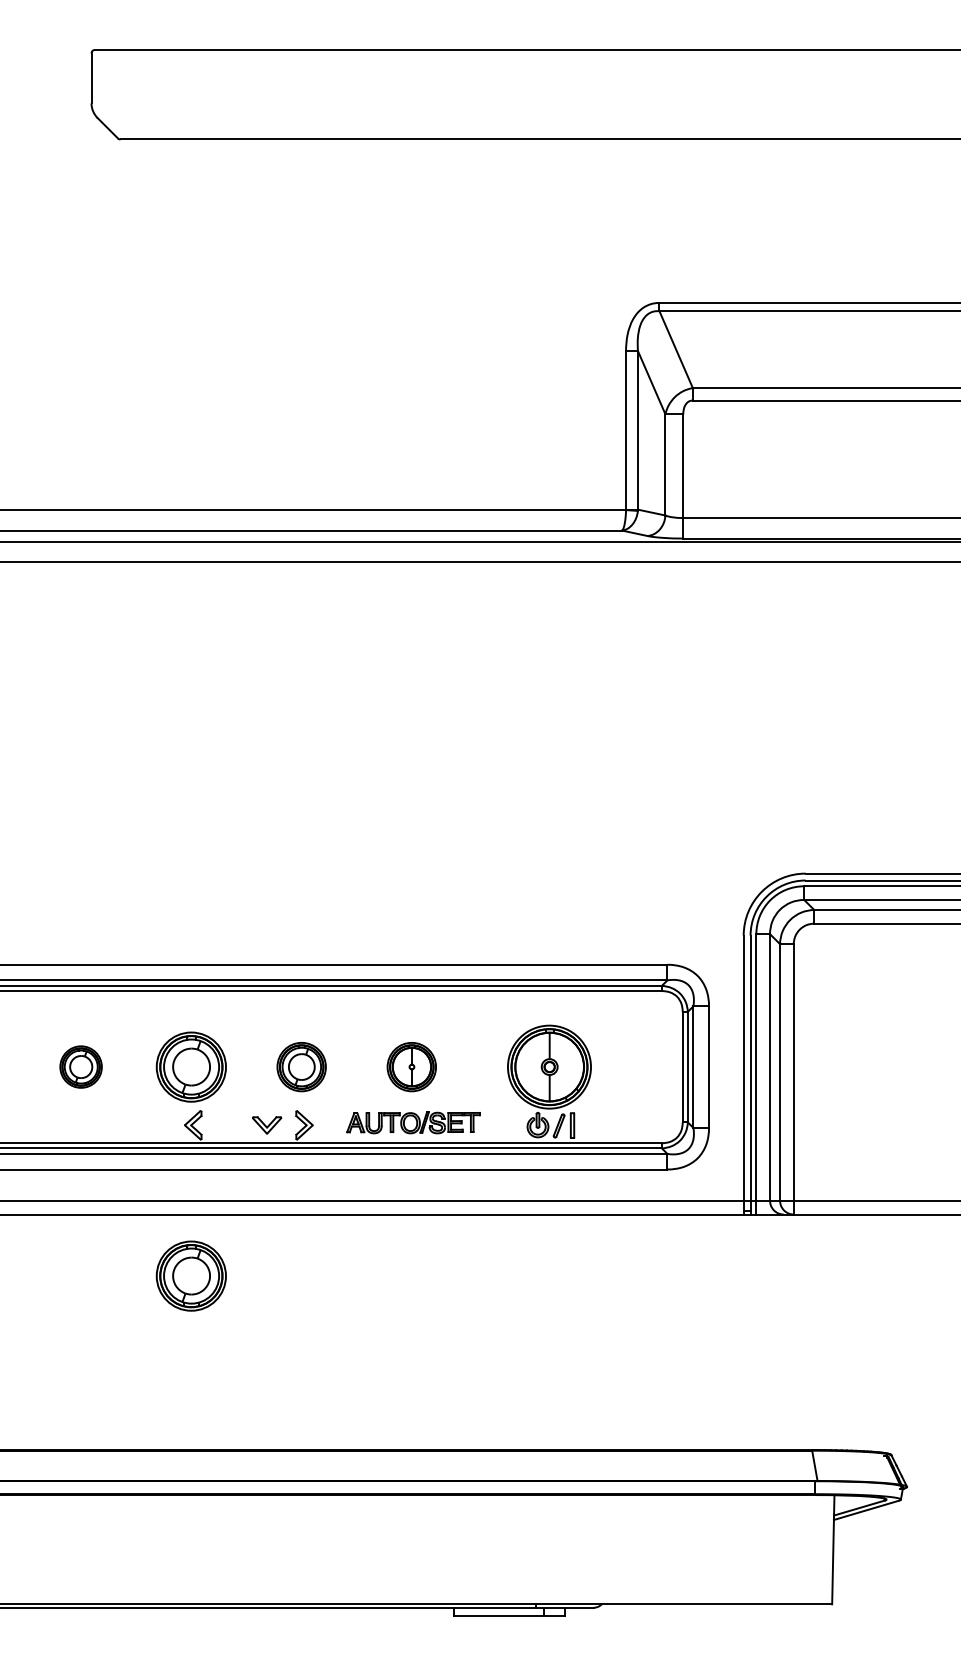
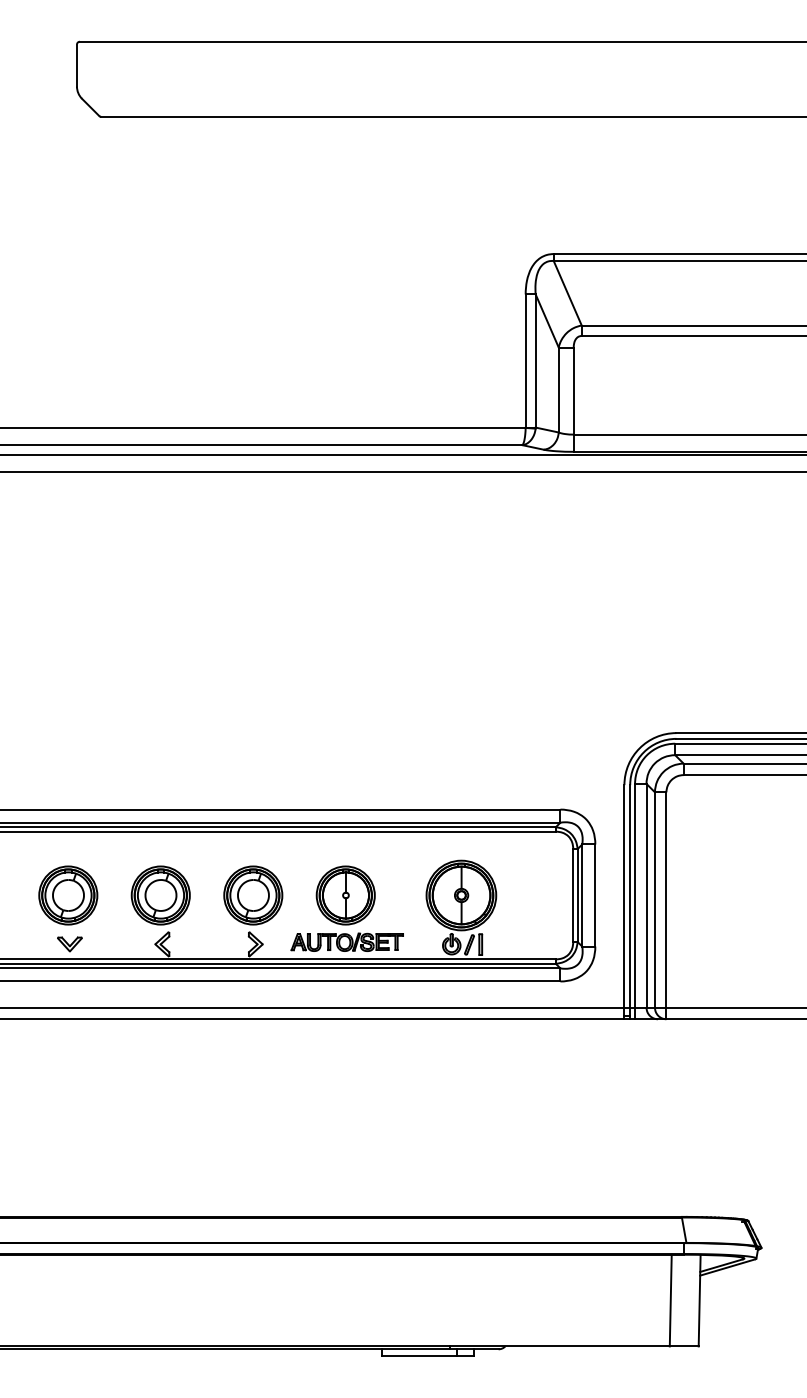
part: (80, 1066) -> (67, 894), size x1.67
part: (301, 1066) -> (253, 894), size x1.43
part: (411, 1066) -> (345, 894), size x1.43
part: (267, 1125) -> (70, 944), moved
part: (190, 1275) -> (160, 1070), removed
line: (798, 1549) -> (670, 1300), added

